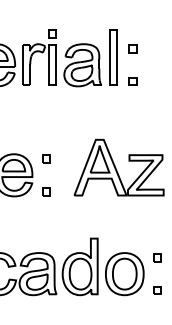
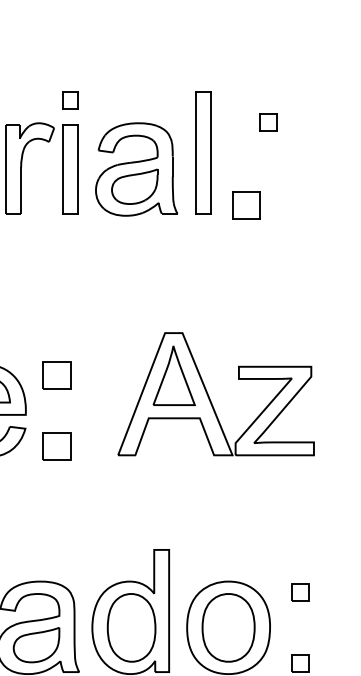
part: (132, 48) -> (267, 121), moved
part: (132, 81) -> (245, 205), size x1.6
part: (46, 158) -> (56, 374), size x1.6
part: (46, 191) -> (56, 446), size x1.6

